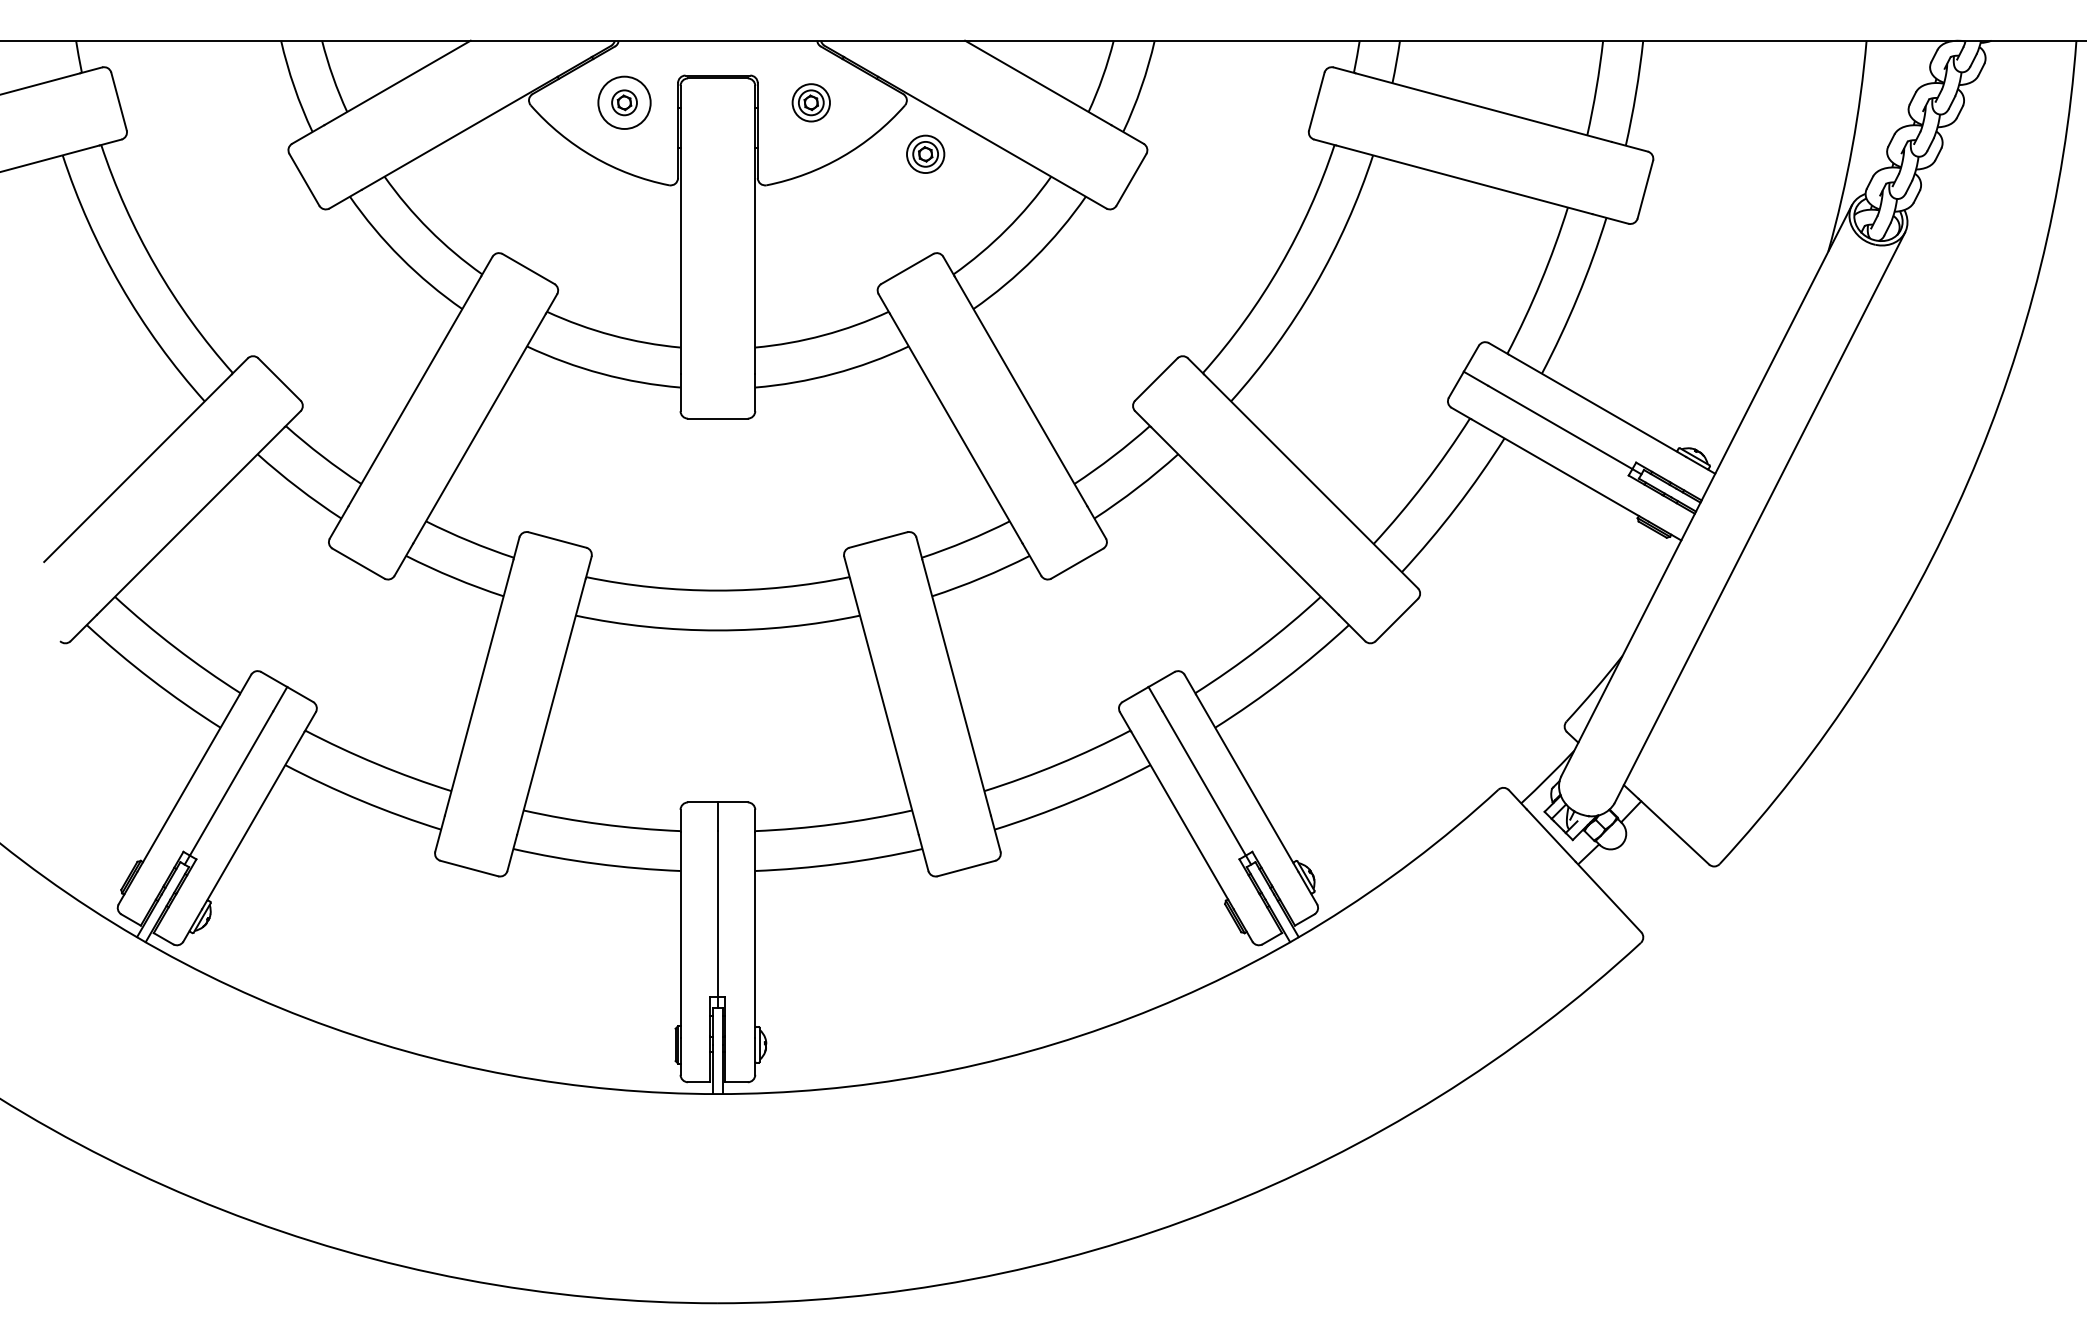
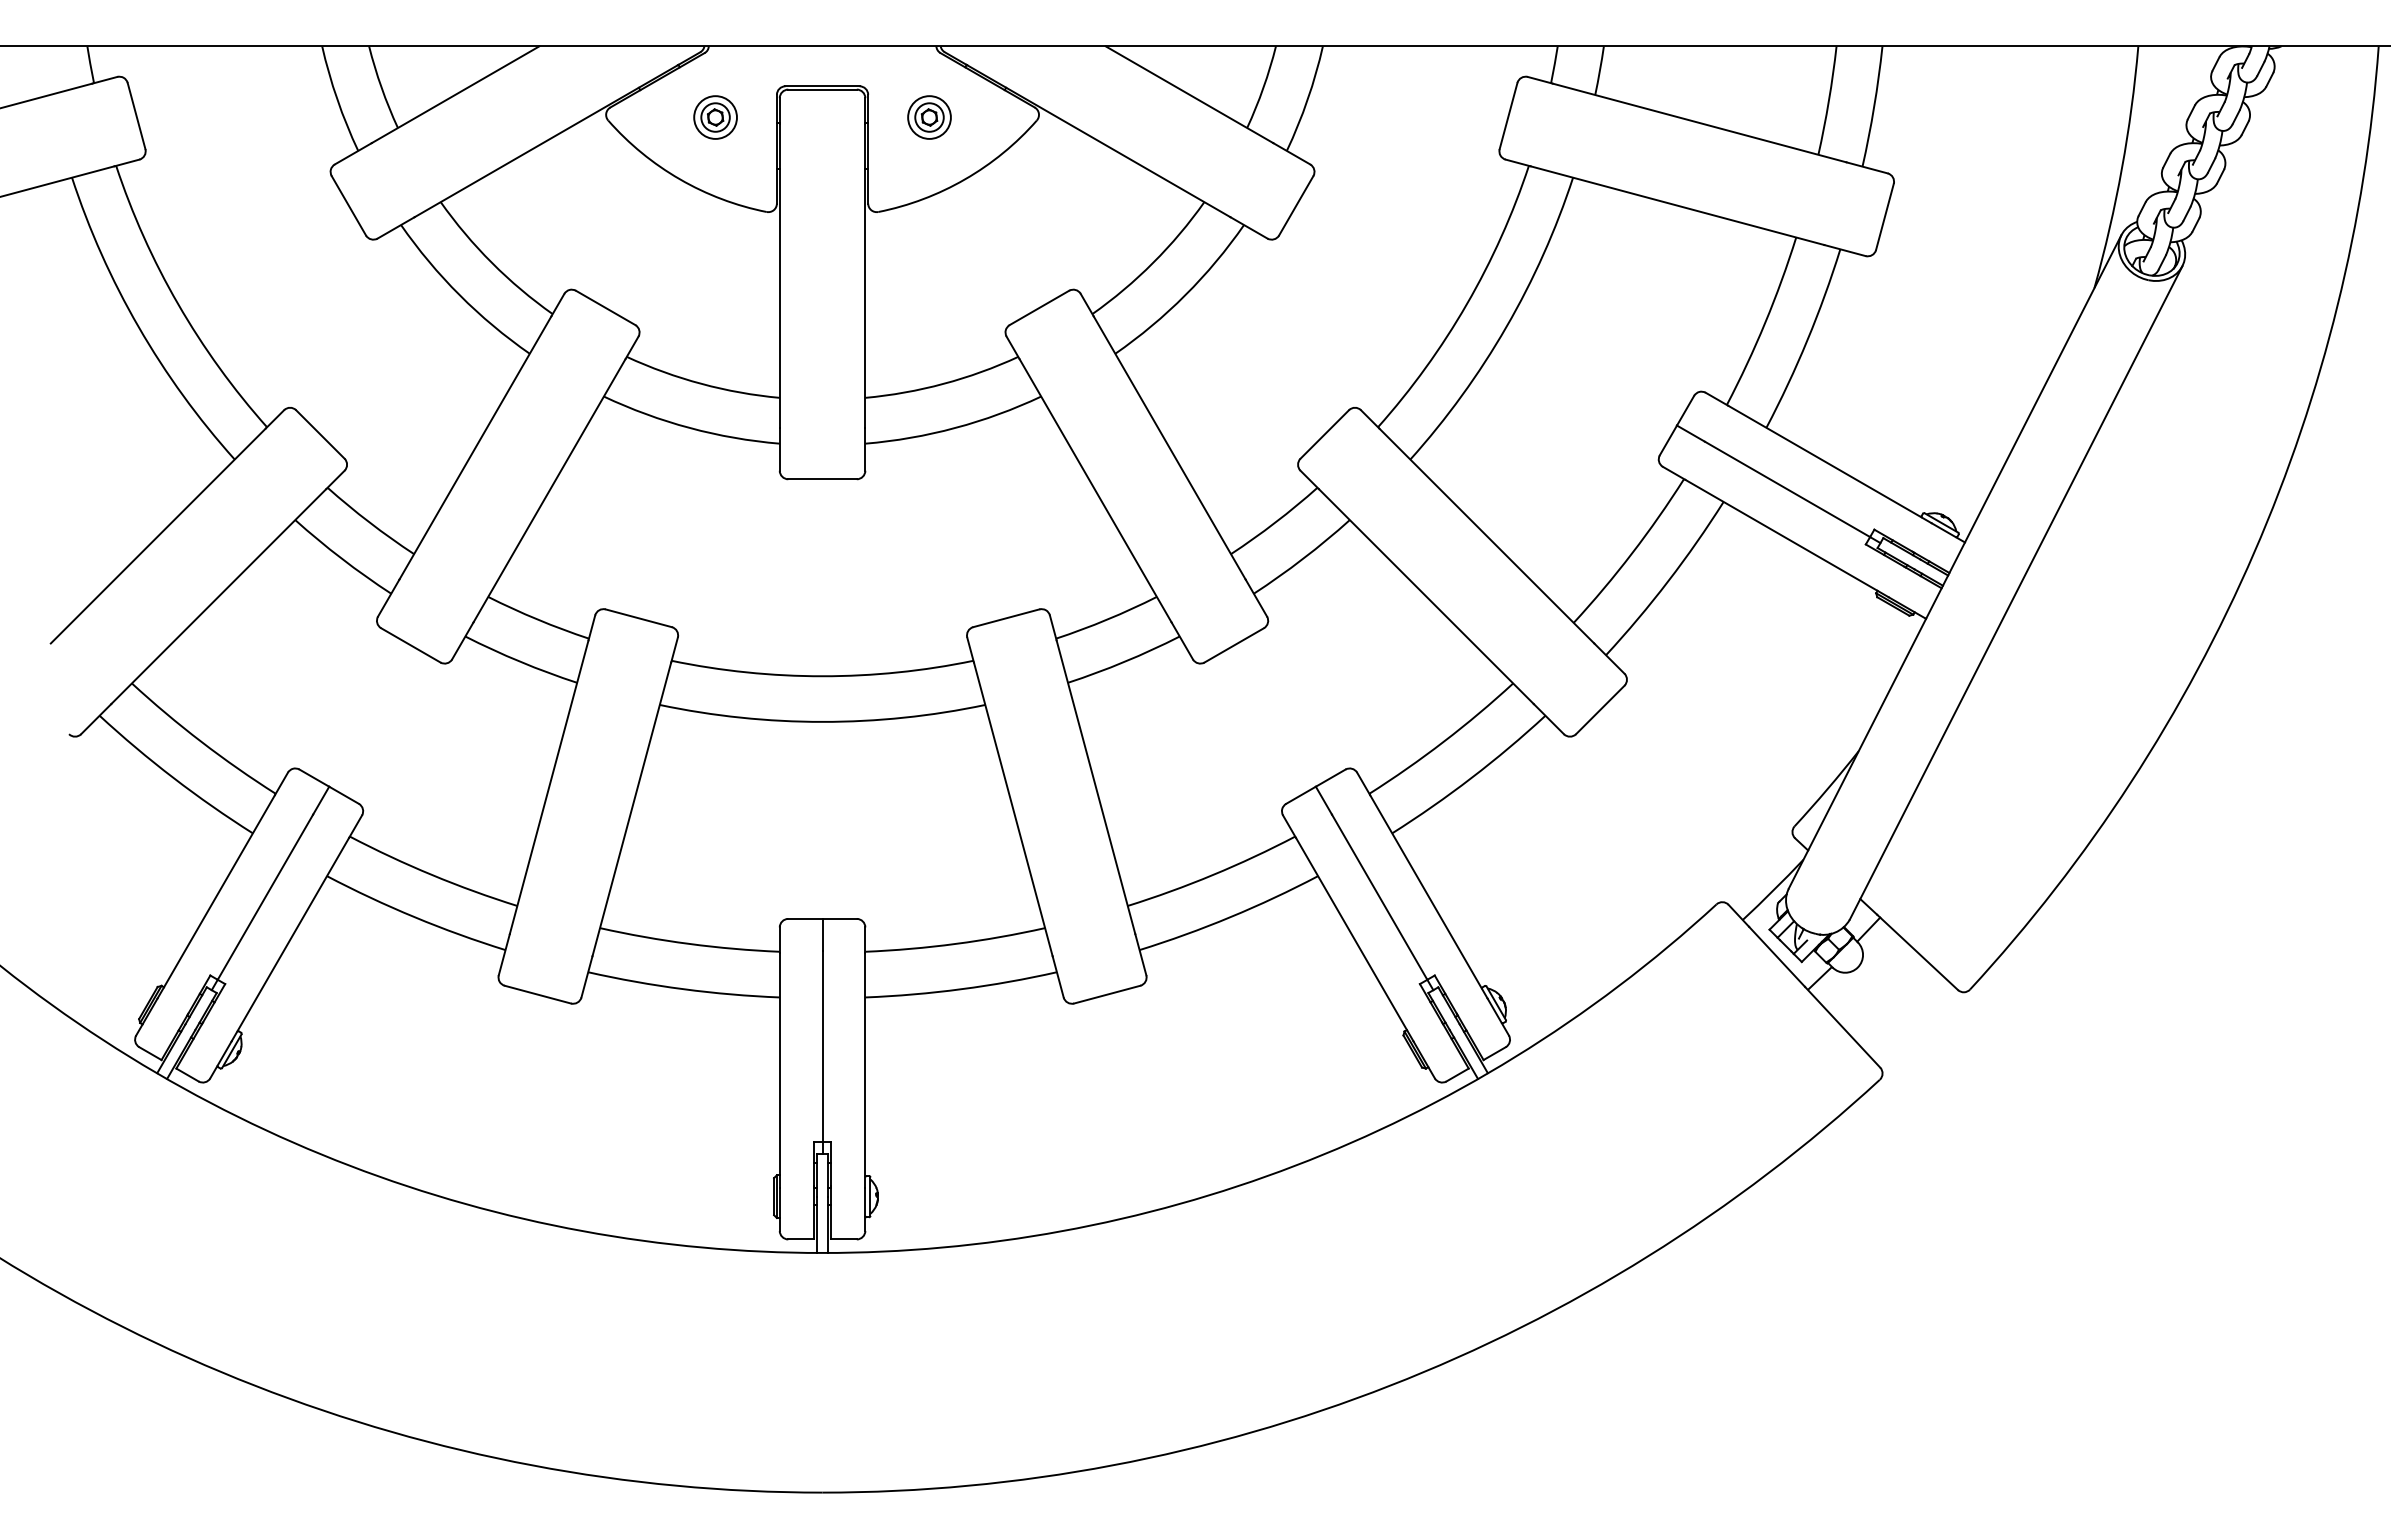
circle: (624, 102) -> (715, 117), size x0.71
part: (925, 154) -> (1060, 176), removed

